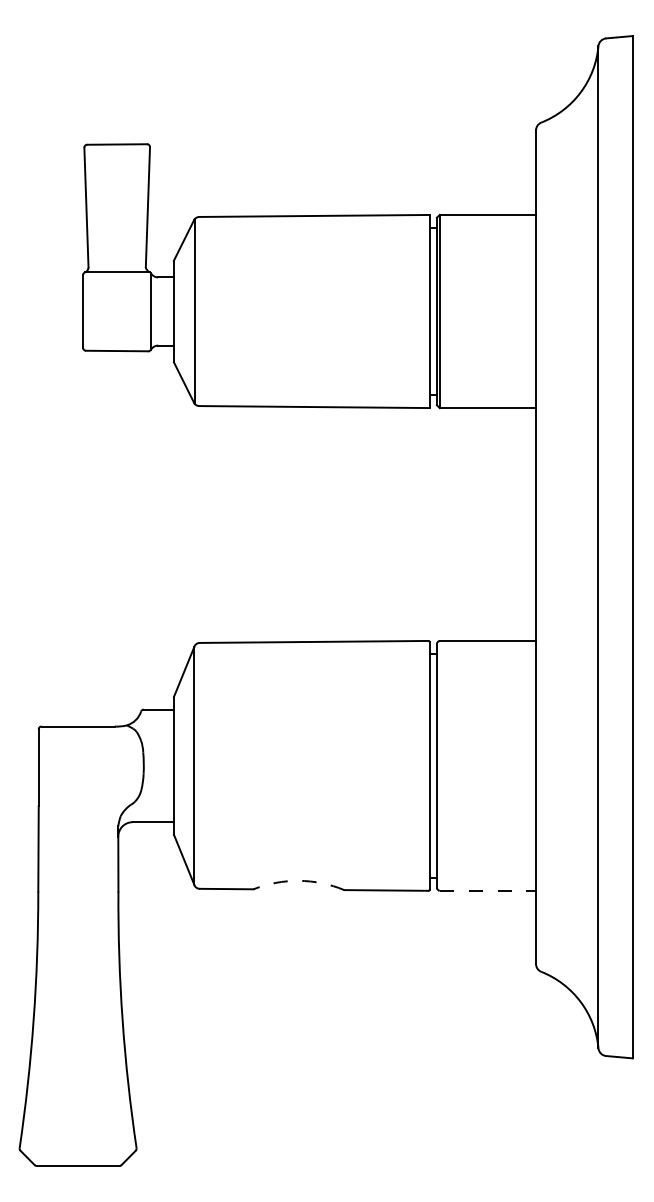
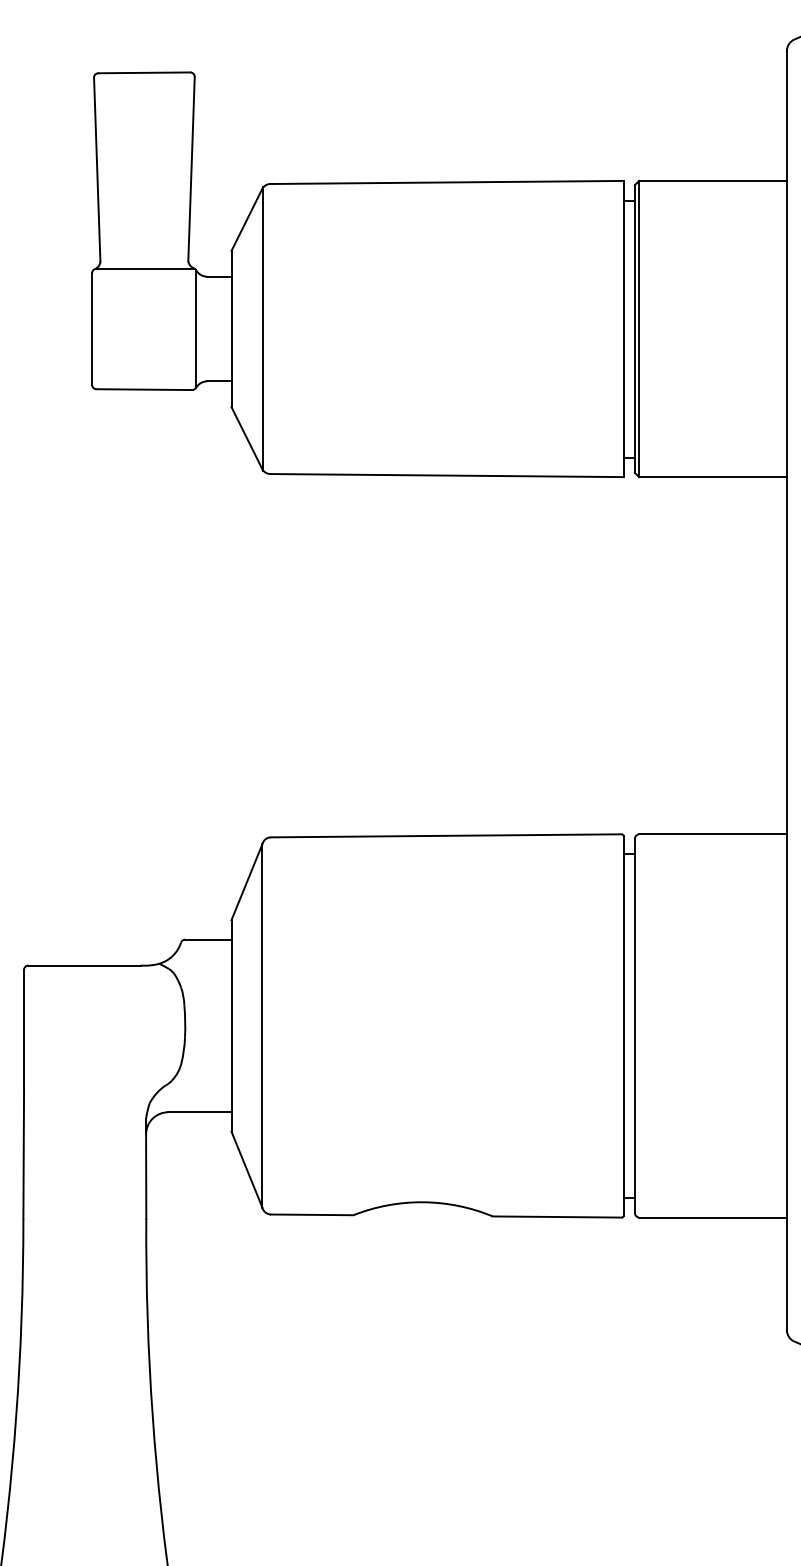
arc: (298, 880) -> (422, 1201), dashed -> solid
line: (488, 890) -> (713, 1217), dashed -> solid

